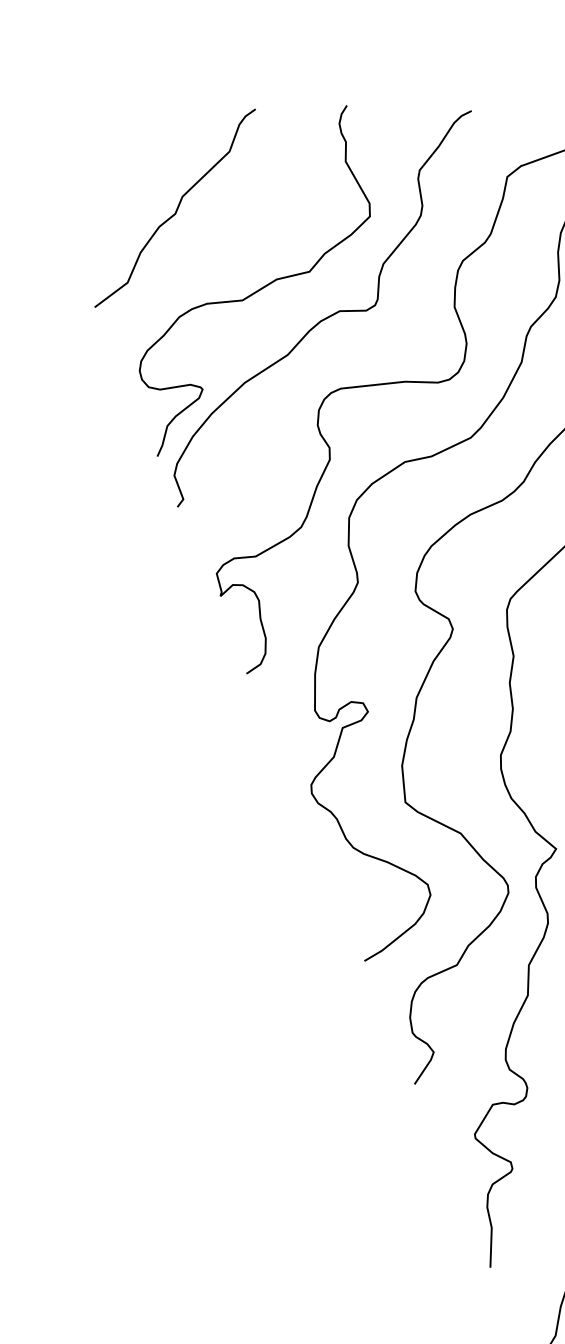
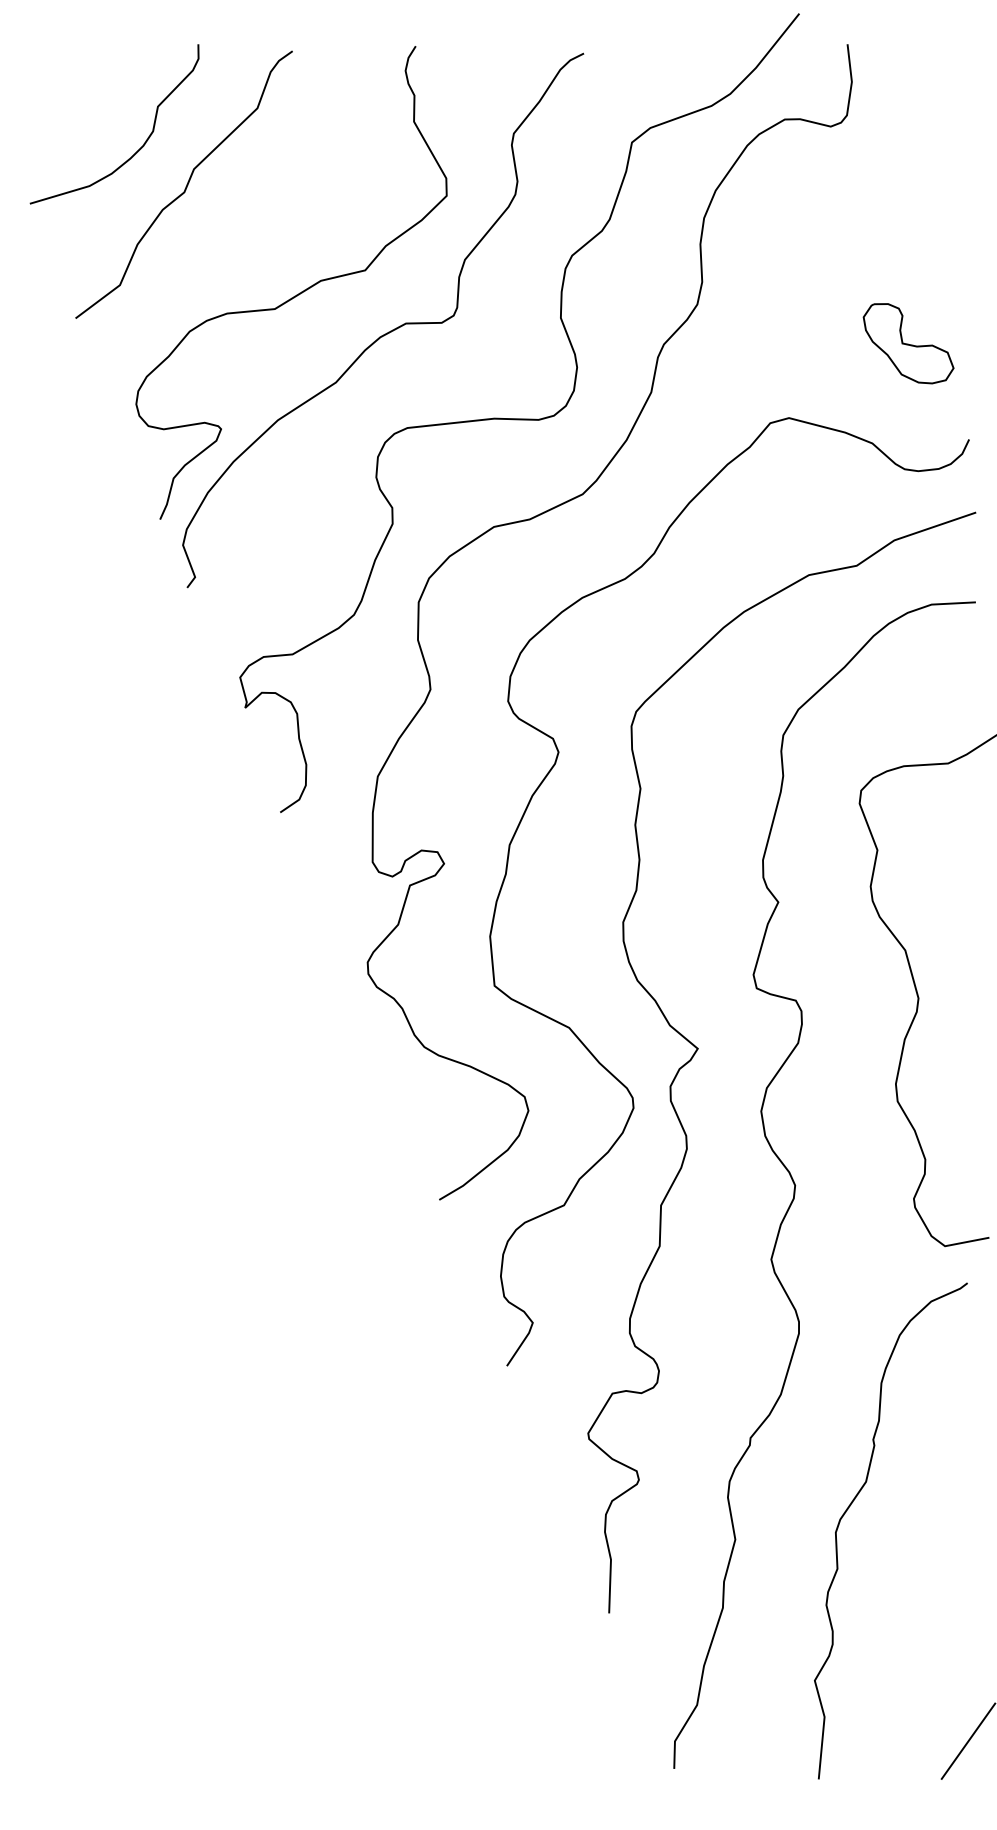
curve: (142, 181) -> (139, 148), added

